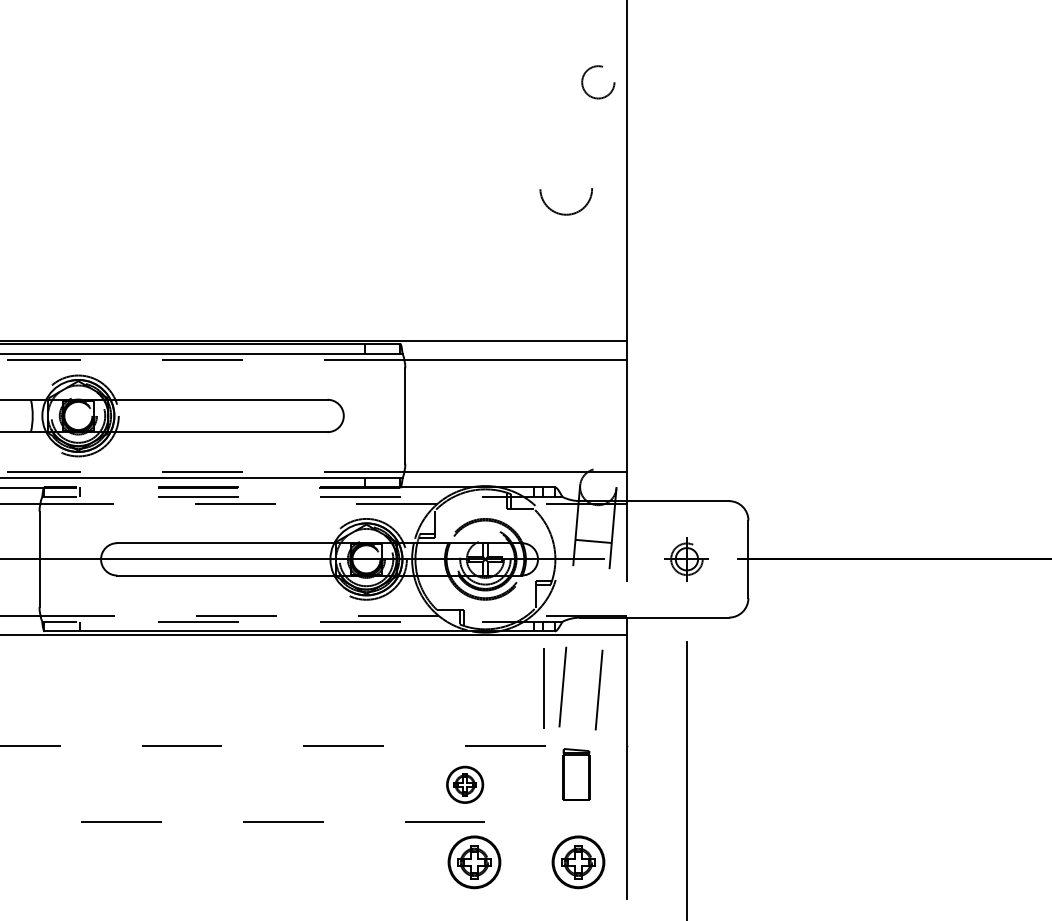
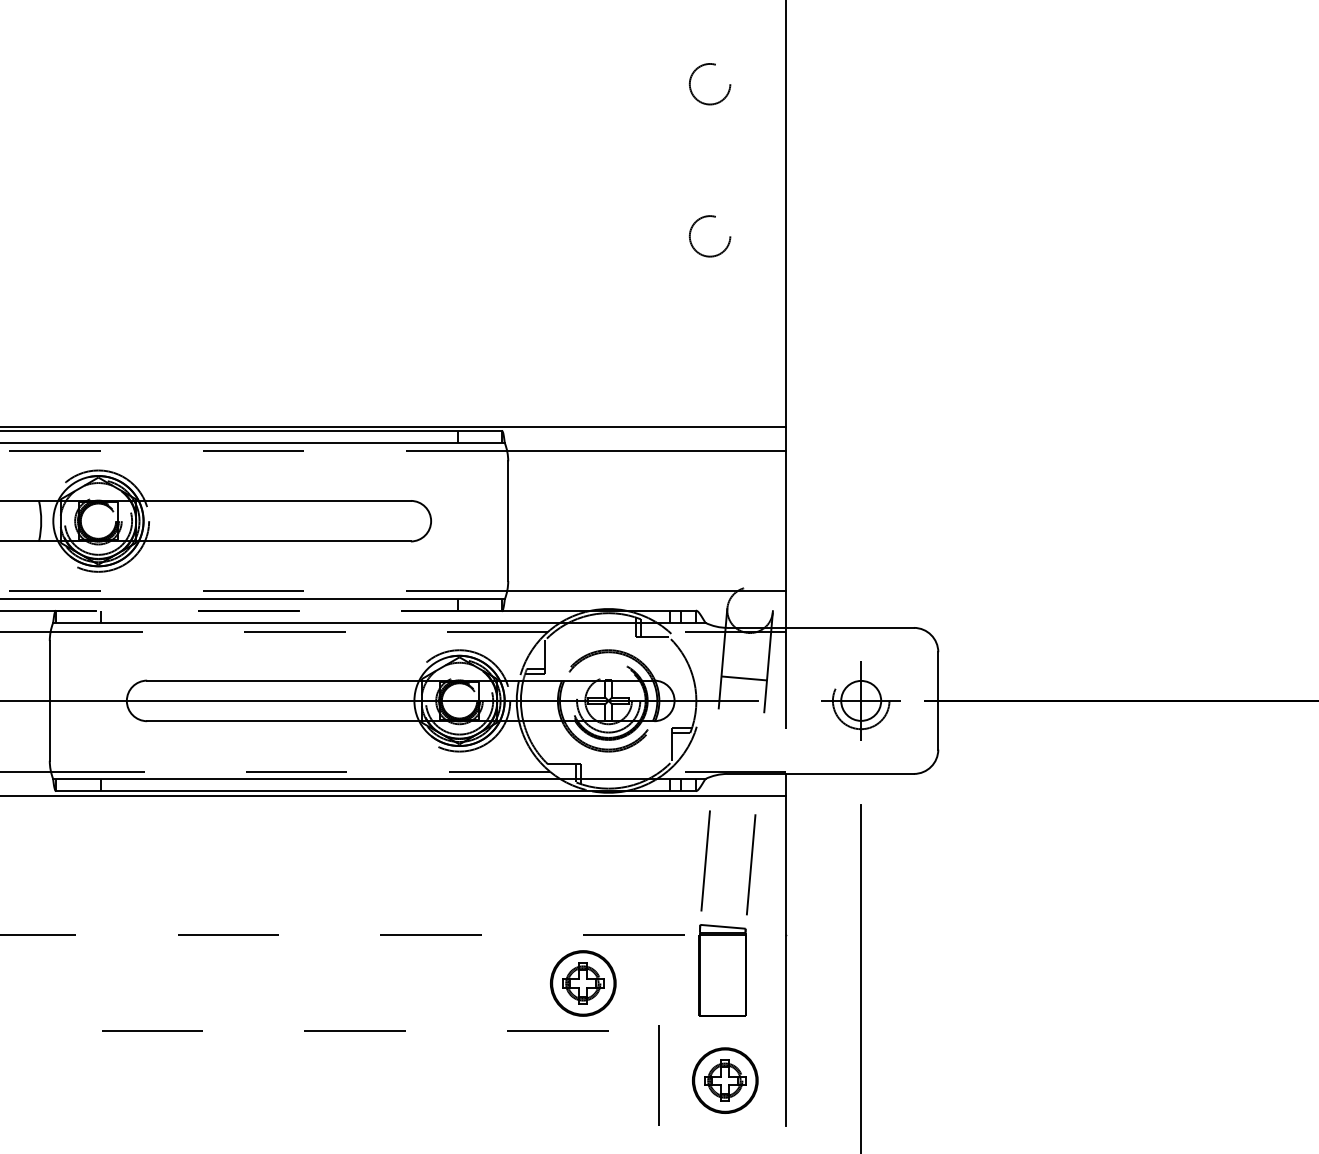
circle: (598, 82) -> (710, 84), moved
circle: (566, 188) -> (710, 236), size x0.62
line: (301, 497) -> (378, 623), dashed -> solid
part: (686, 558) -> (860, 699), size x1.43
line: (301, 621) -> (378, 778), dashed -> solid
line: (543, 688) -> (658, 1075), moved
part: (576, 774) -> (722, 970), size x1.43
part: (464, 784) -> (582, 983), size x1.43
part: (474, 862) -> (594, 1080), removed

